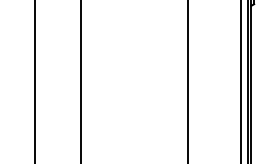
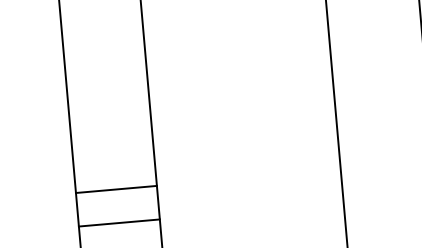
line: (57, 131) -> (115, 188), added
line: (57, 151) -> (118, 223), added

